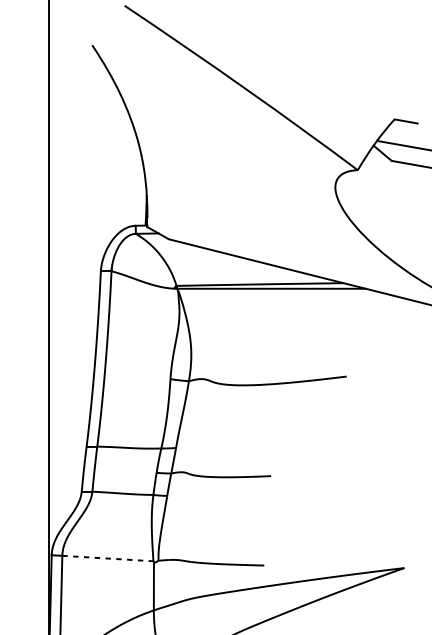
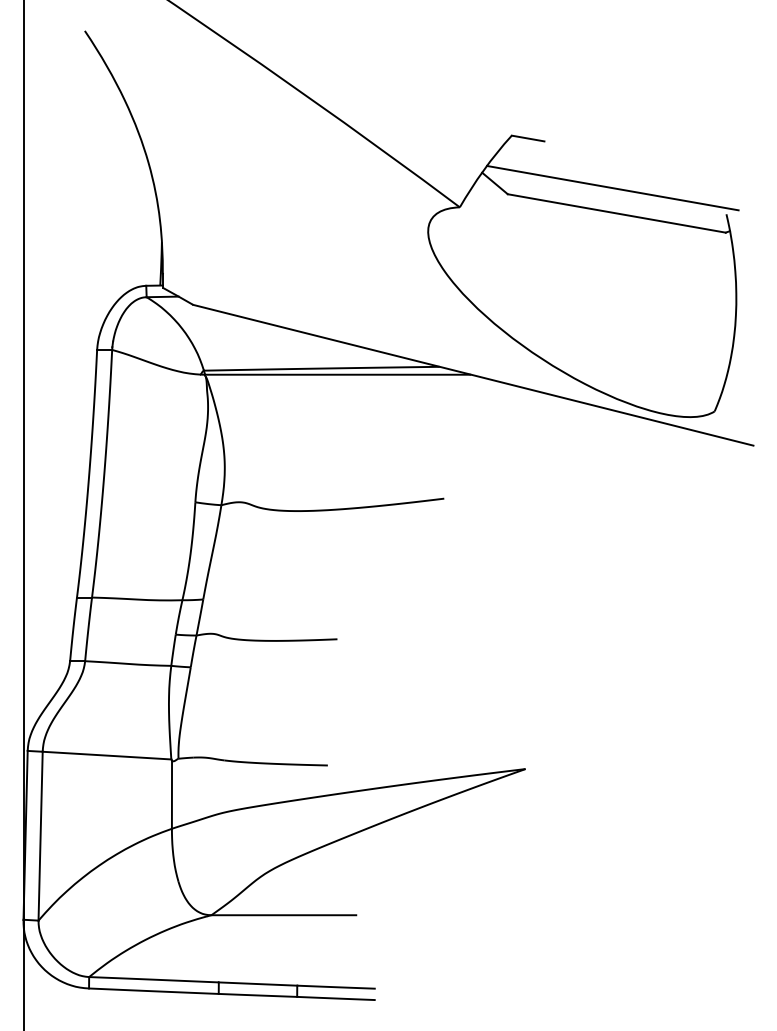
line: (108, 558) -> (107, 755), dashed -> solid

